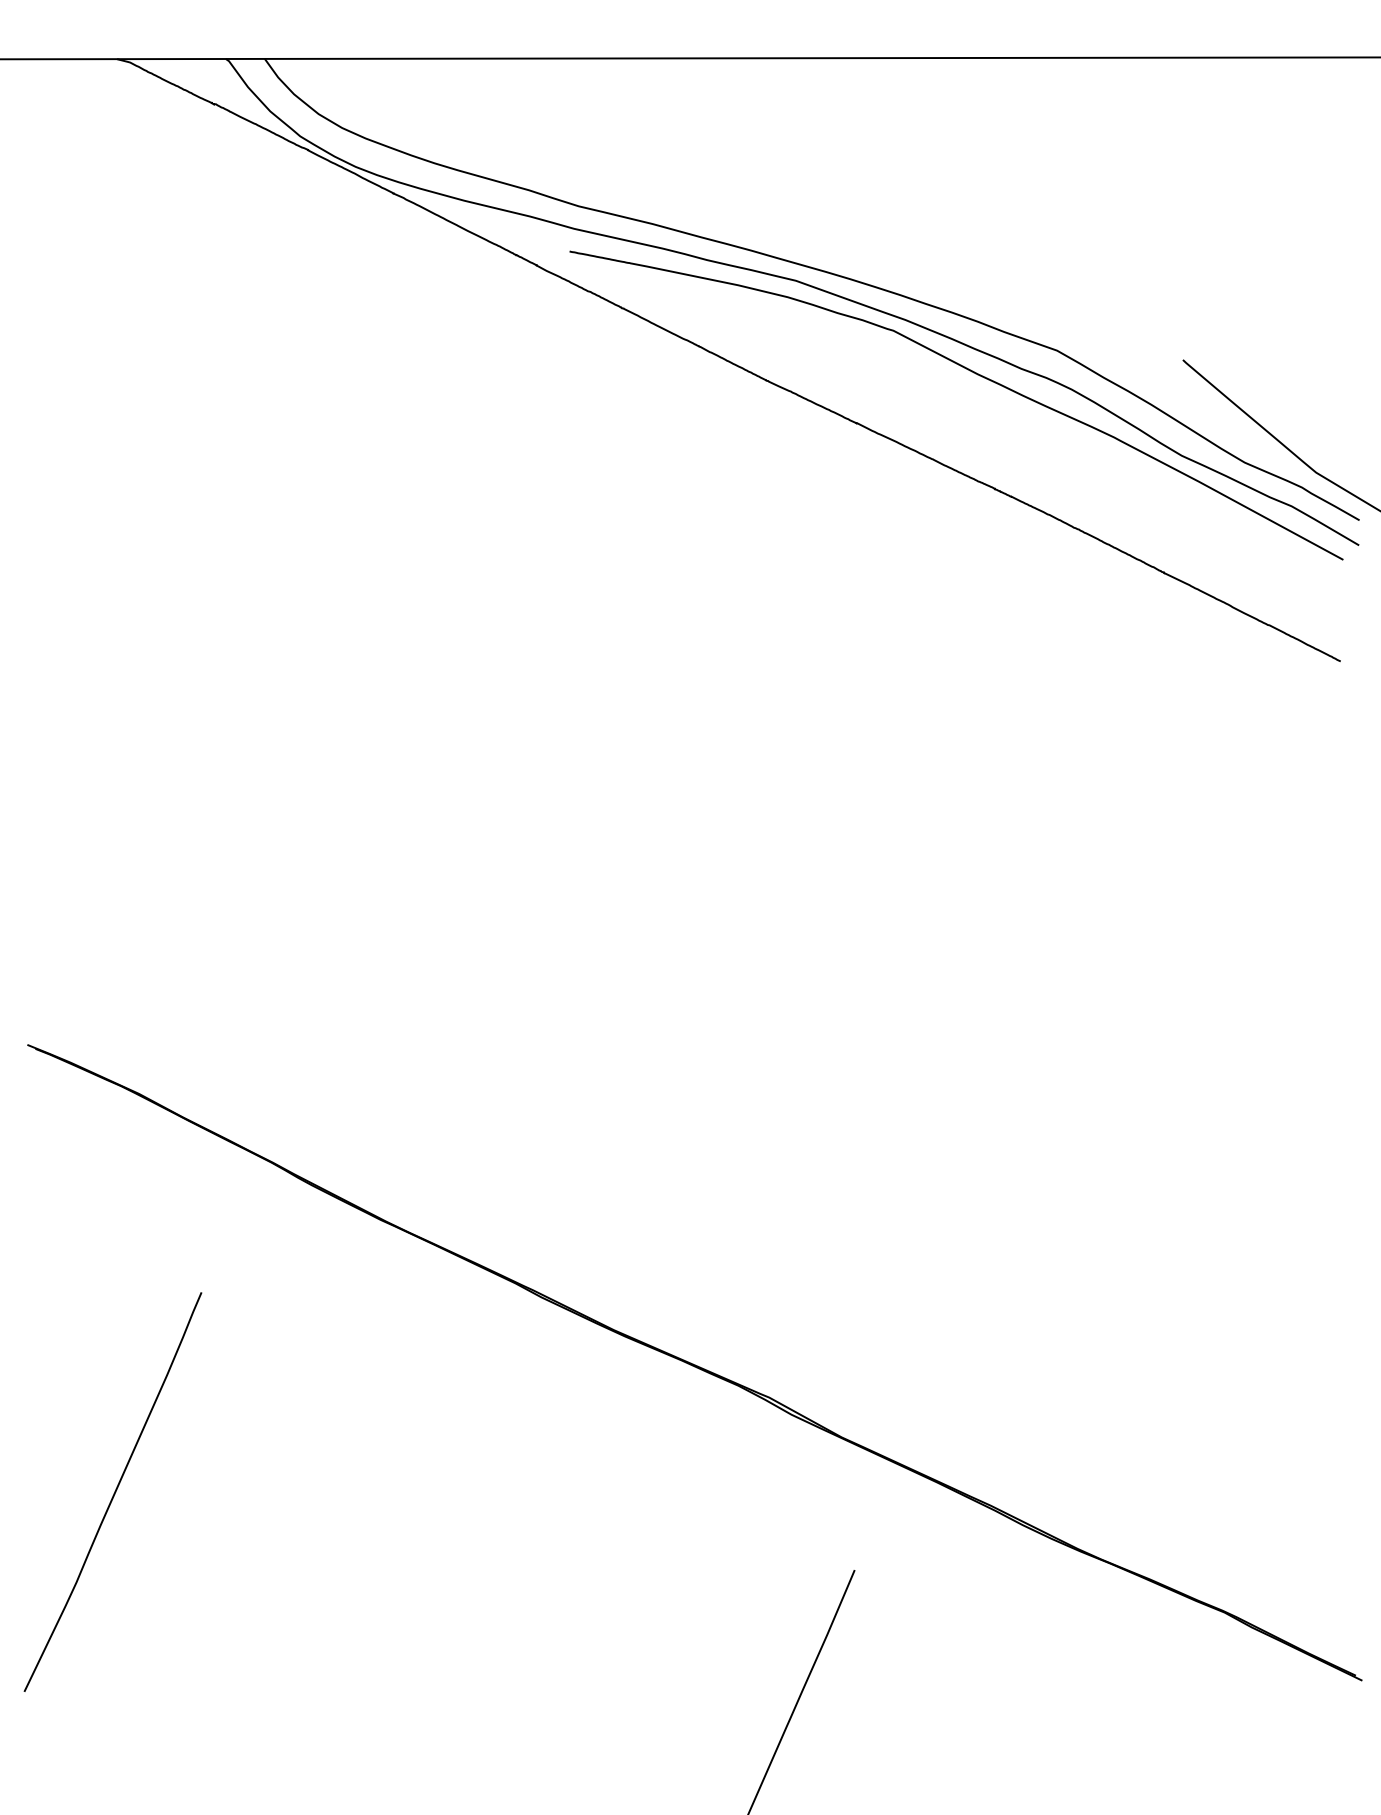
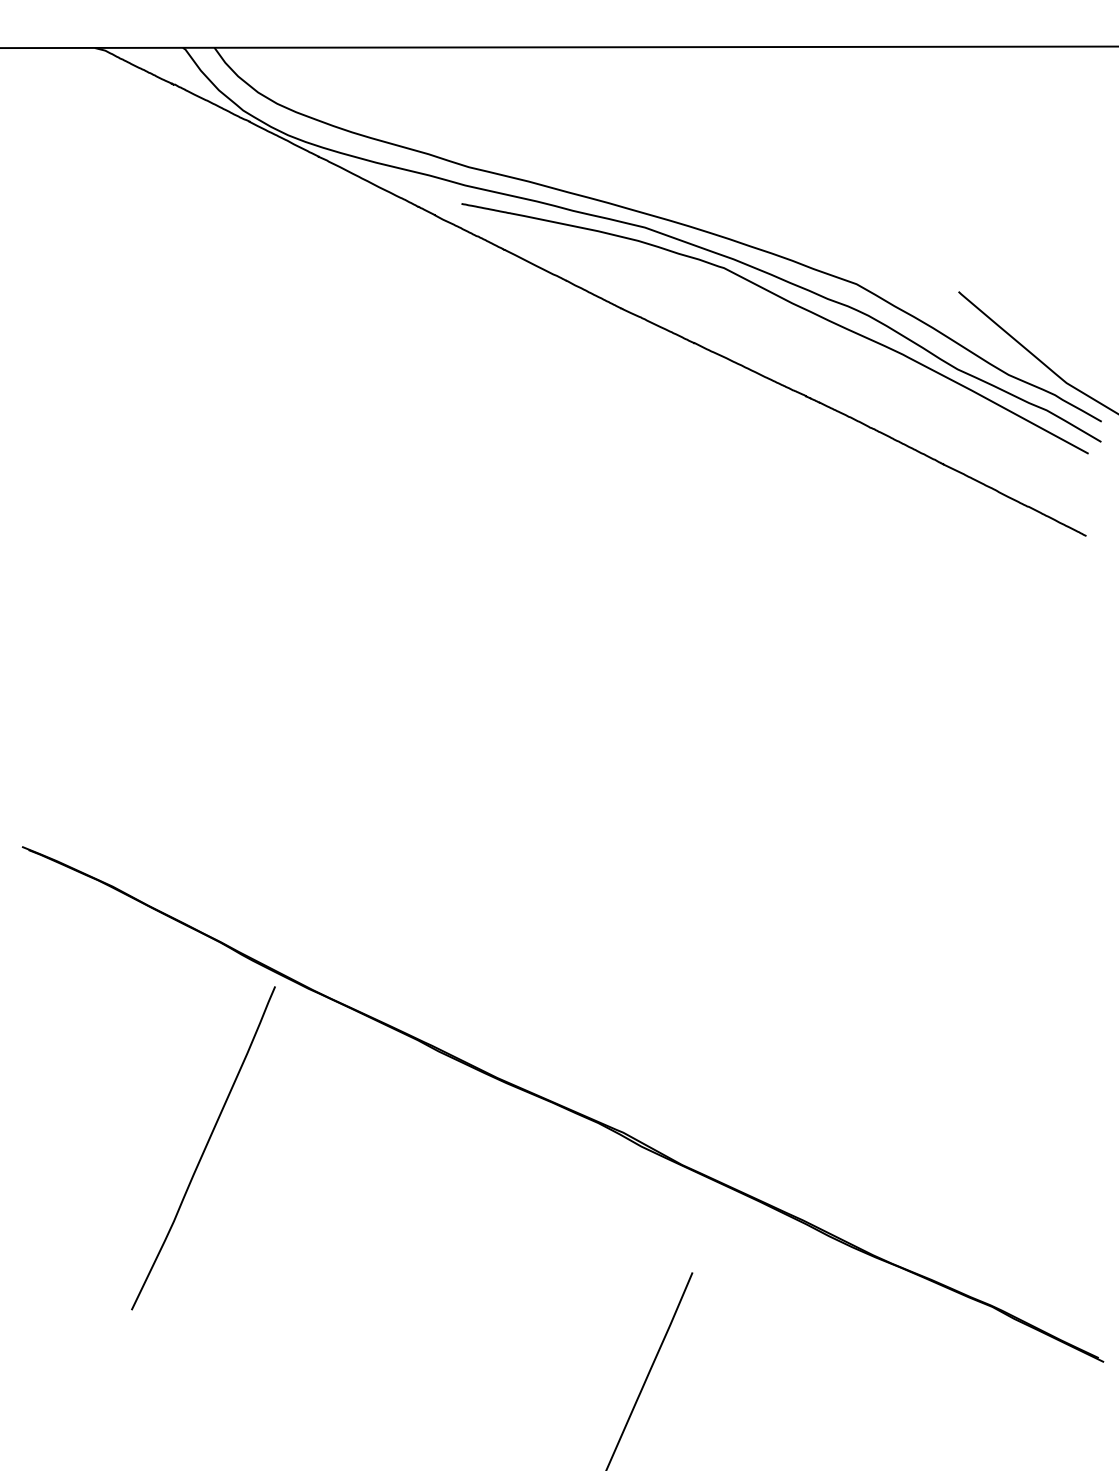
curve: (114, 1492) -> (204, 1148), moved

